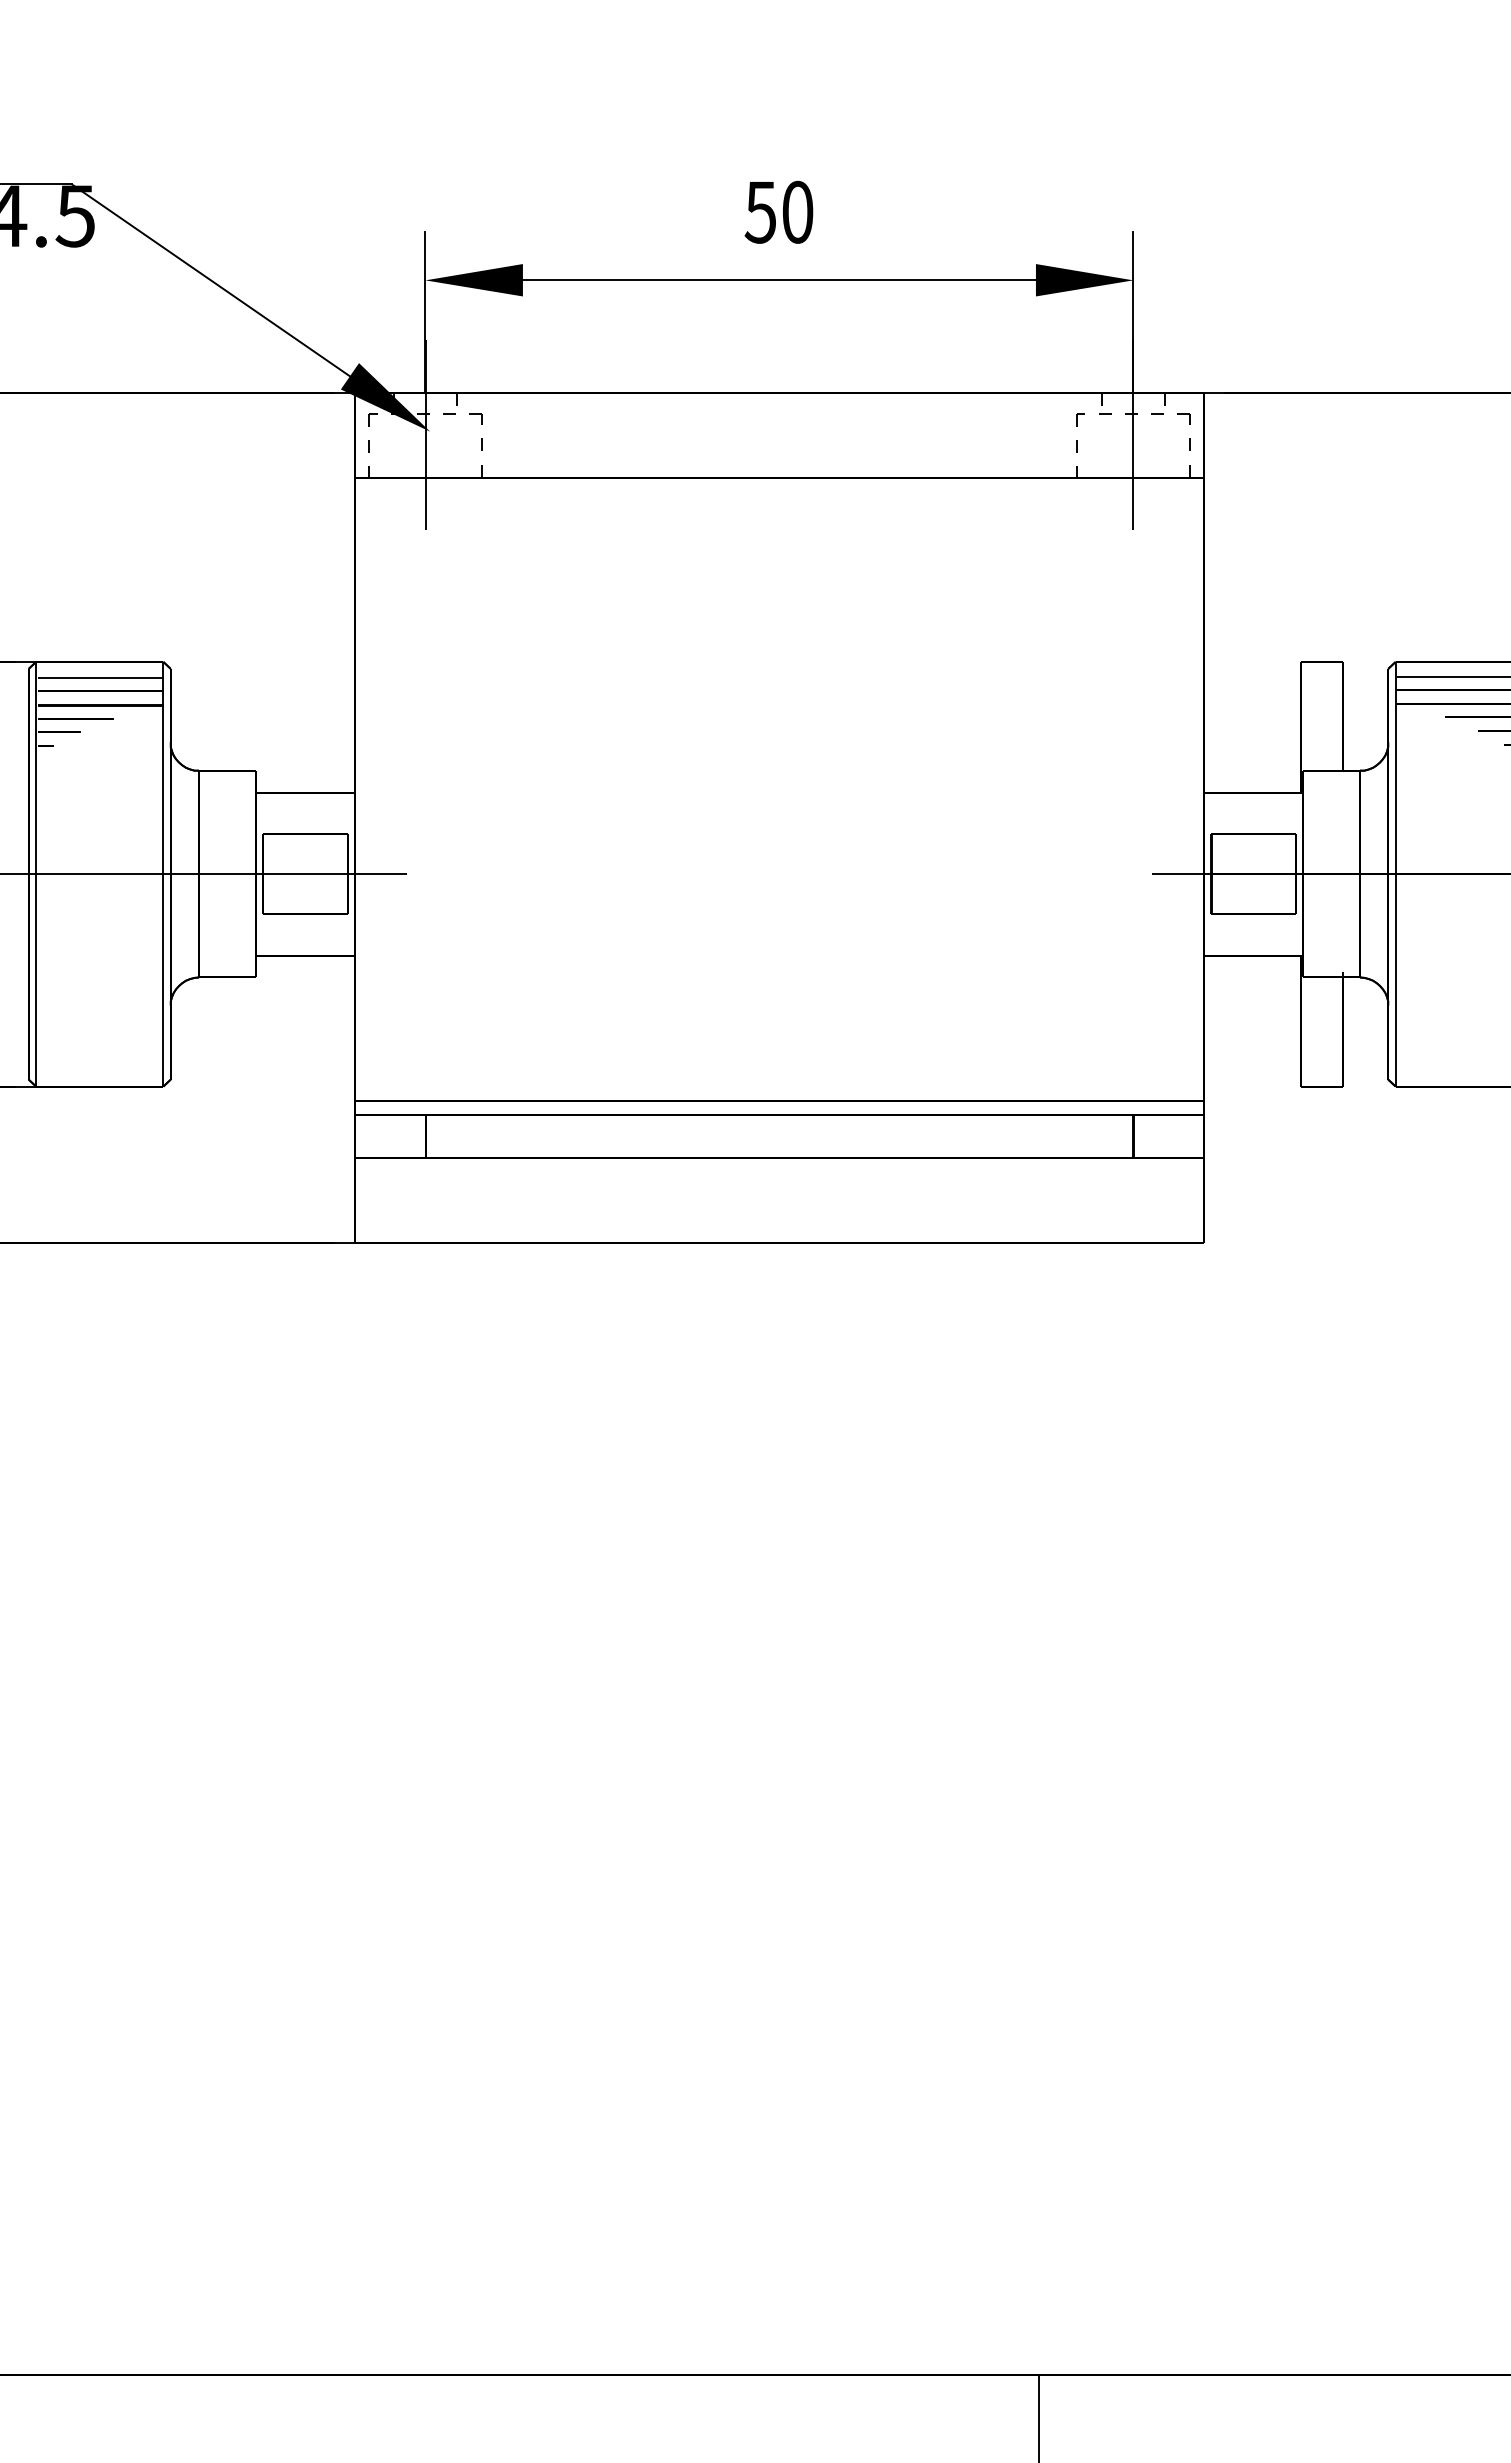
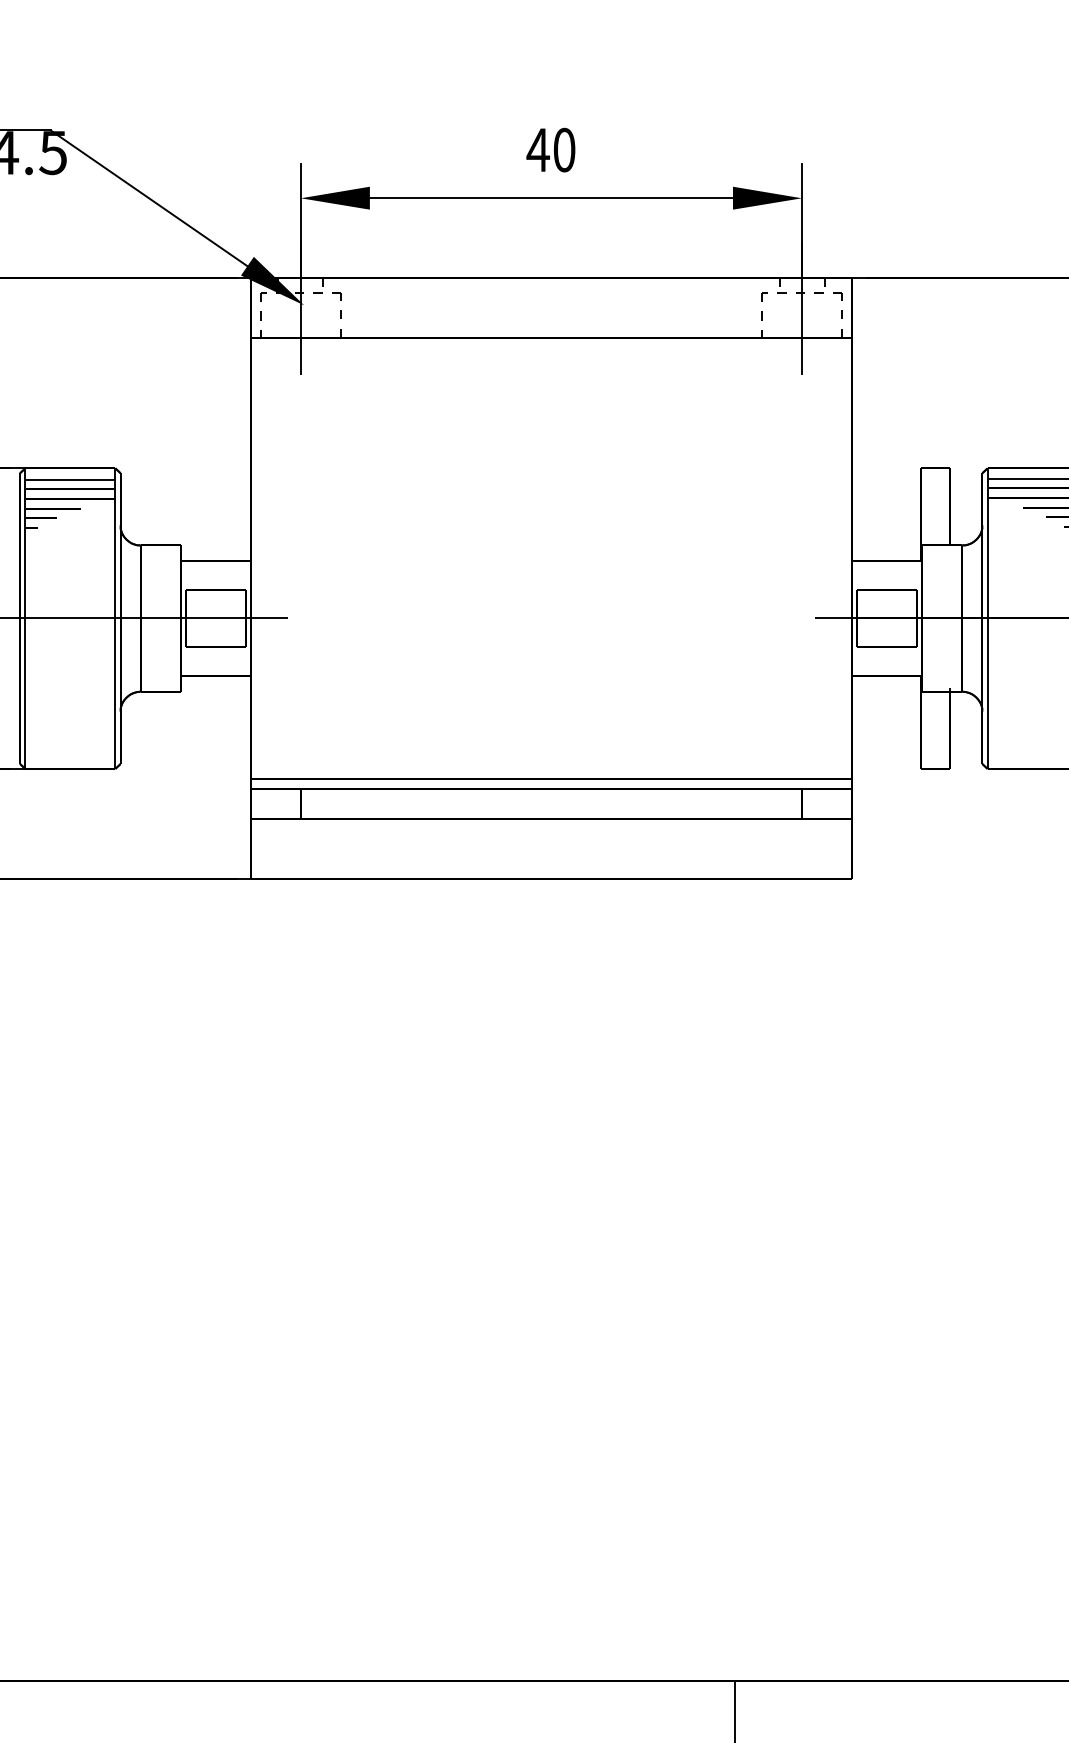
text: (760, 212) -> (538, 150), 50 -> 40

